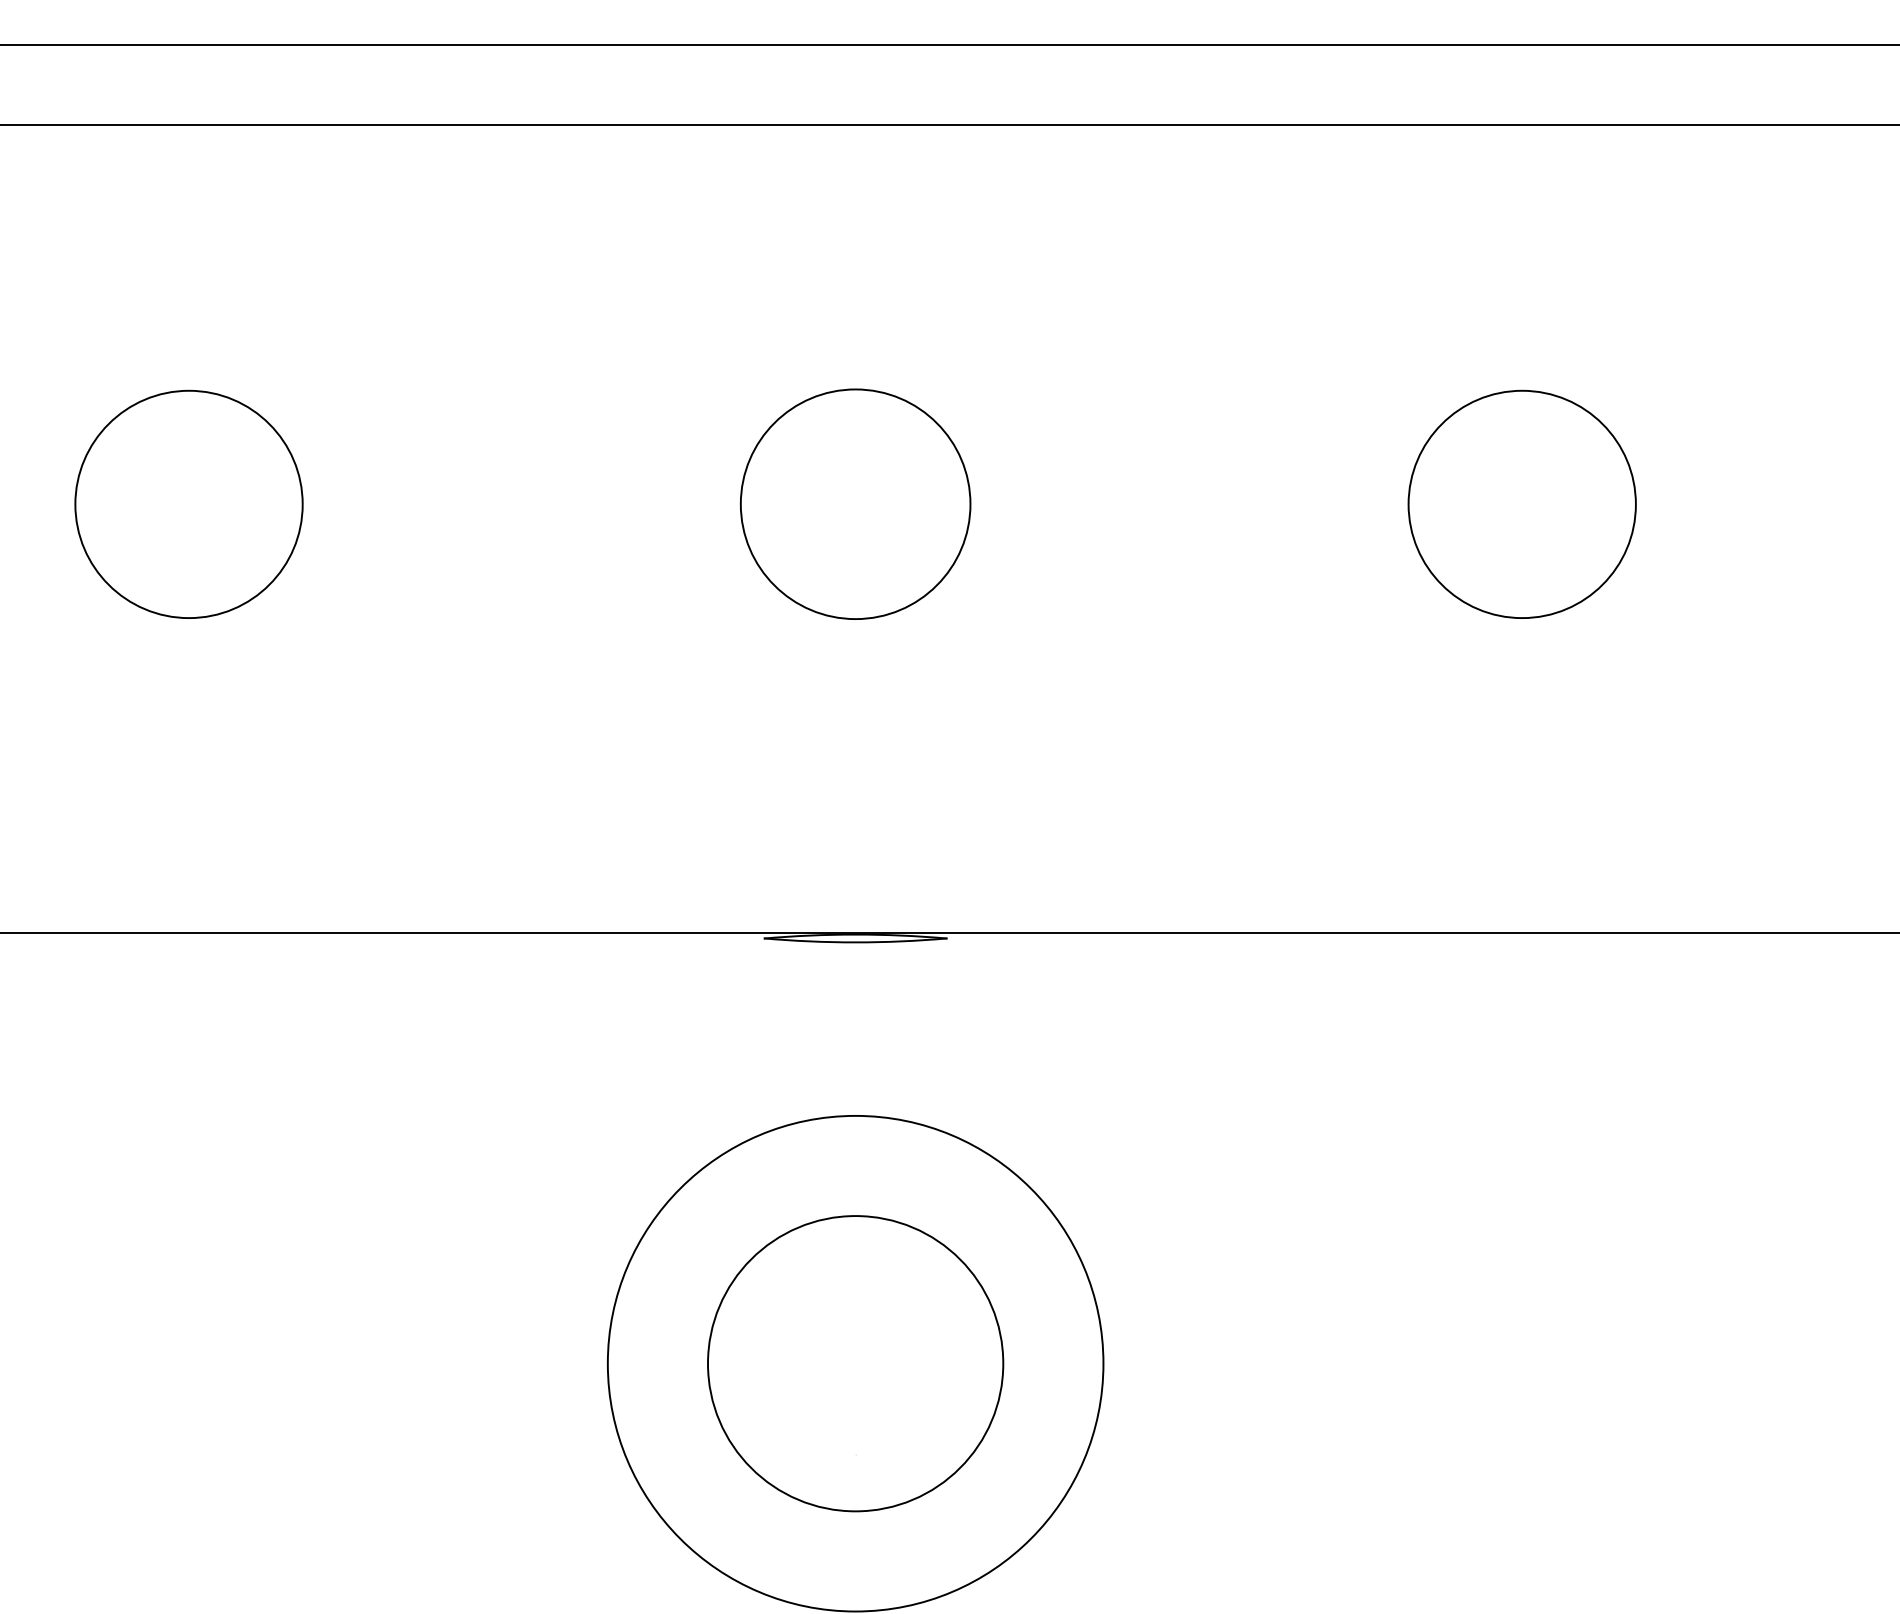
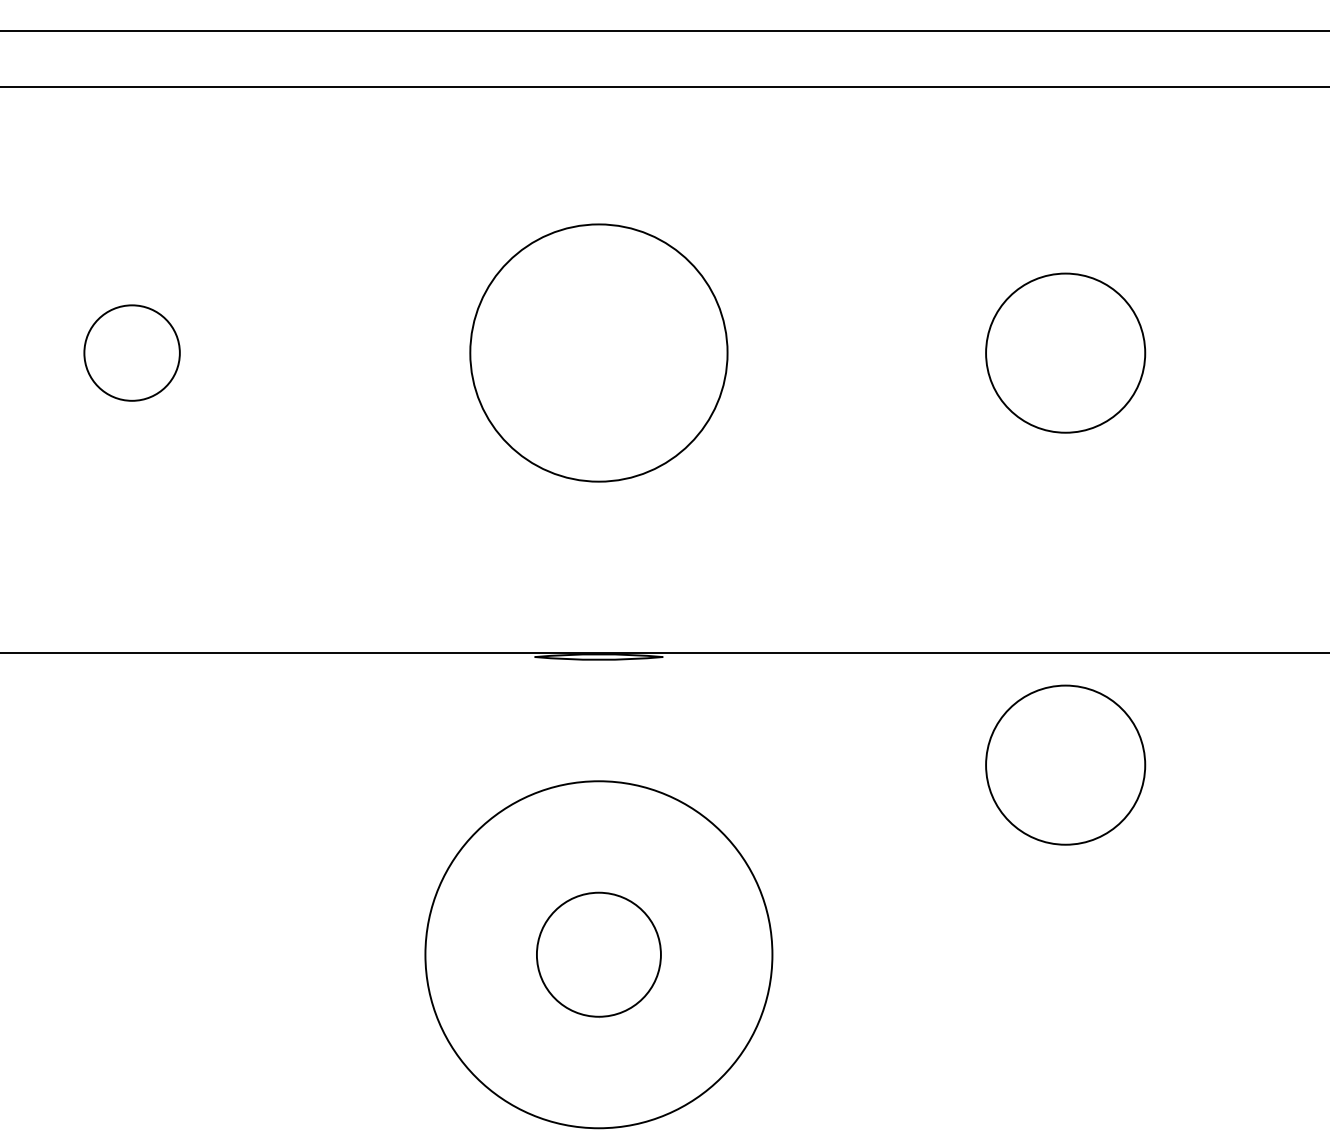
circle: (188, 503) -> (131, 352), size x0.6
circle: (855, 503) -> (598, 352), size x1.6
circle: (1522, 1091) -> (1065, 764), added
circle: (855, 1363) -> (598, 954), size x0.6

